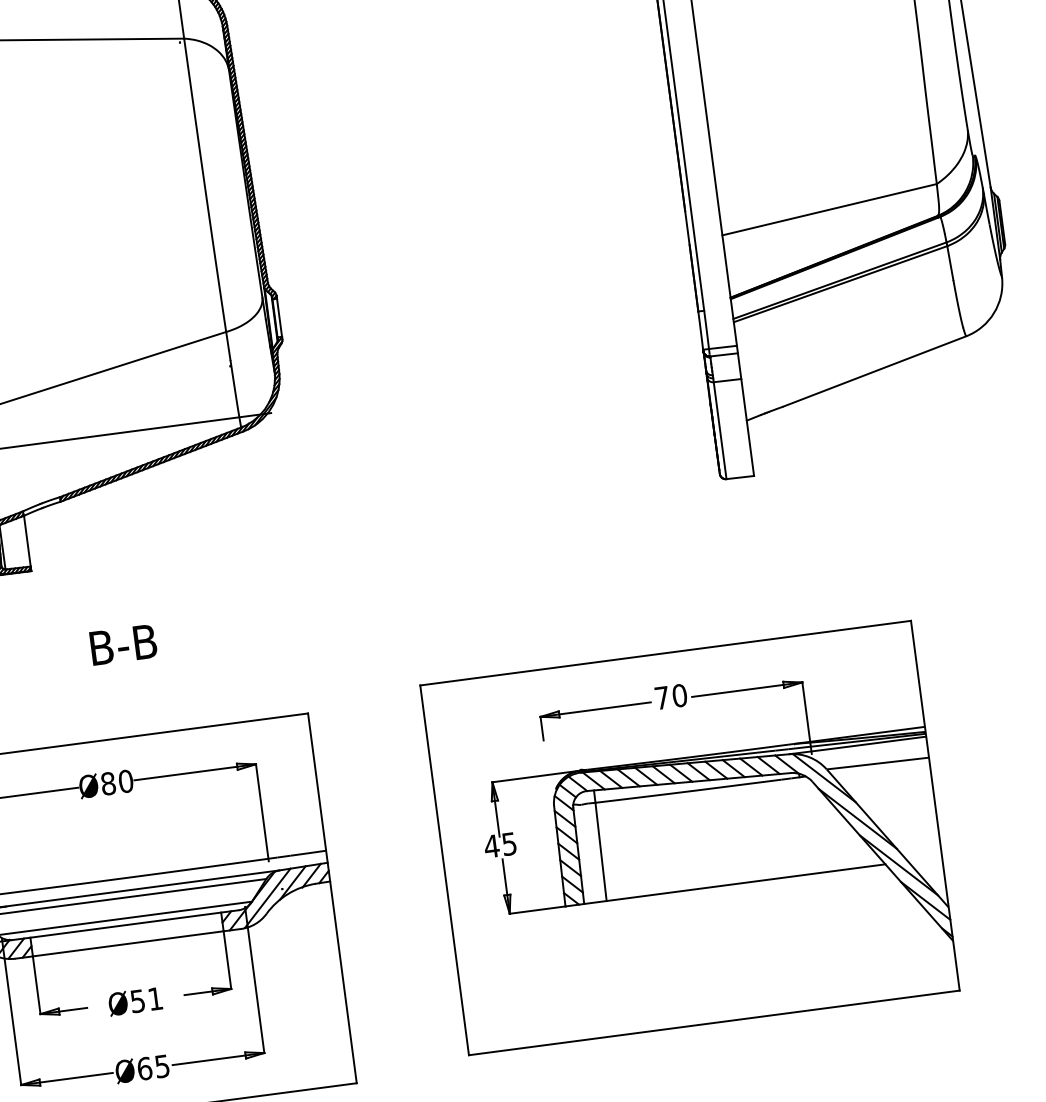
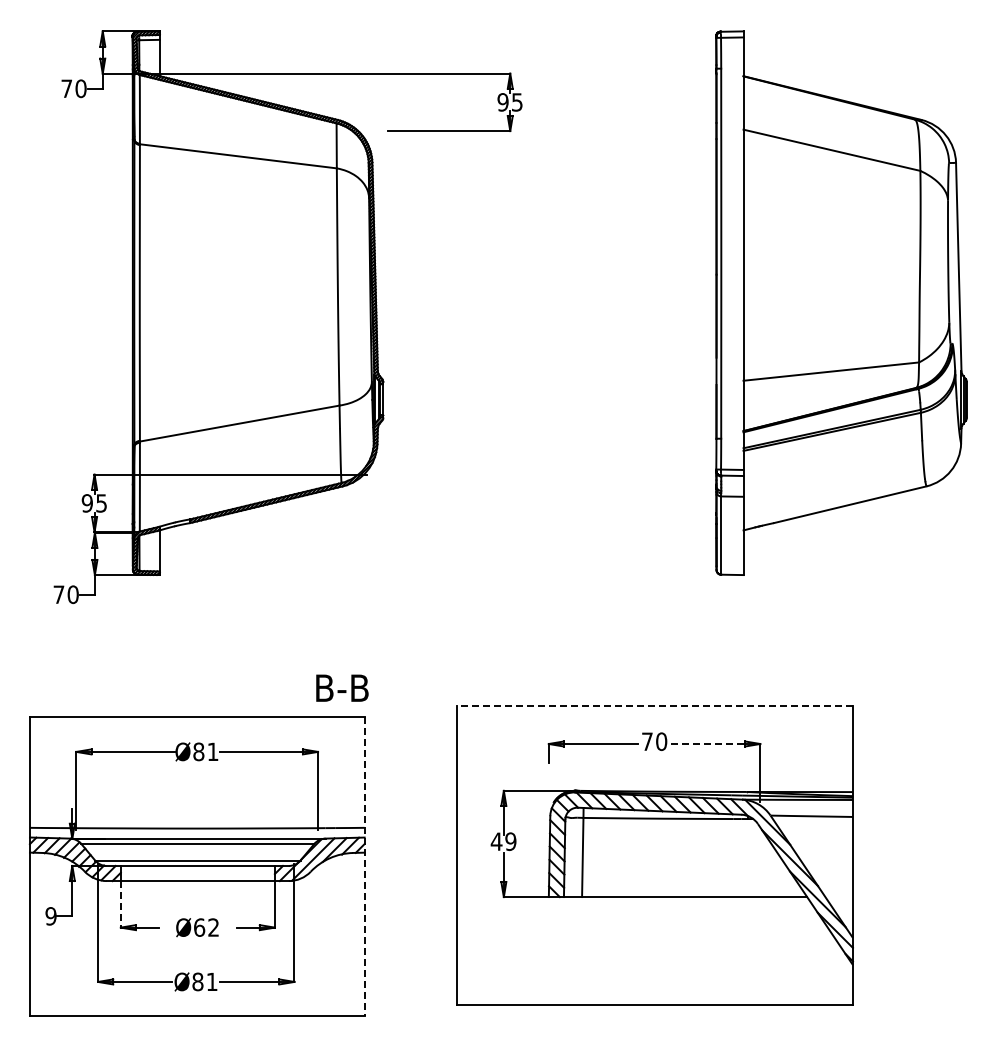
text: (123, 643) -> (342, 687), moved
line: (665, 653) -> (654, 706), solid -> dashed
line: (738, 690) -> (708, 743), solid -> dashed
text: (125, 781) -> (212, 751), Ø80 -> Ø81
text: (508, 843) -> (510, 841), 45 -> 49
line: (332, 898) -> (364, 866), solid -> dashed
line: (36, 985) -> (120, 904), solid -> dashed
text: (146, 999) -> (206, 927), Ø51 -> Ø62
text: (152, 1067) -> (204, 981), Ø65 -> Ø81

